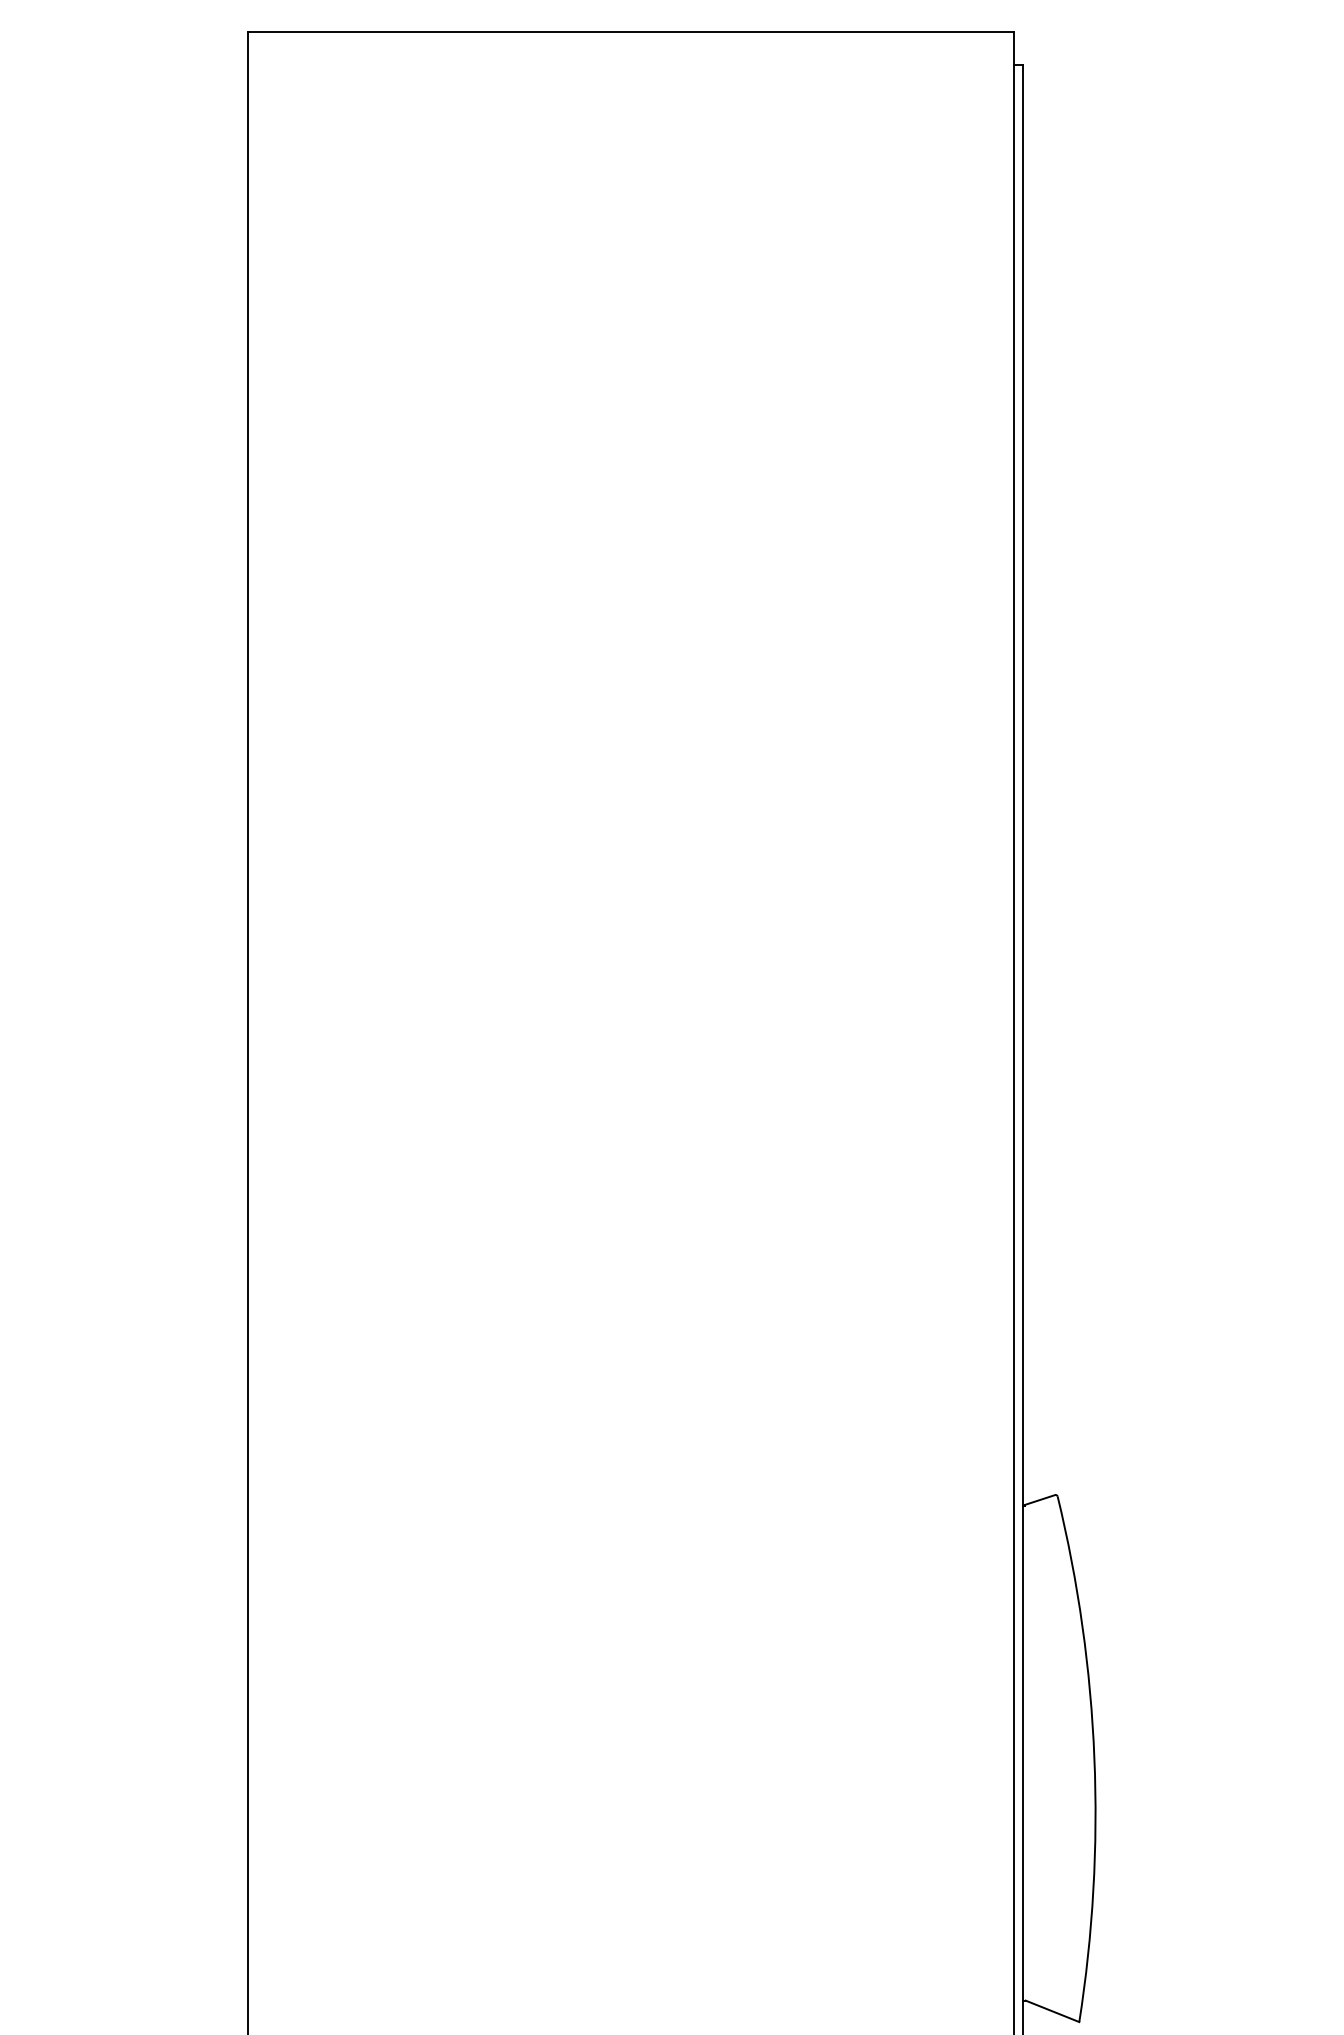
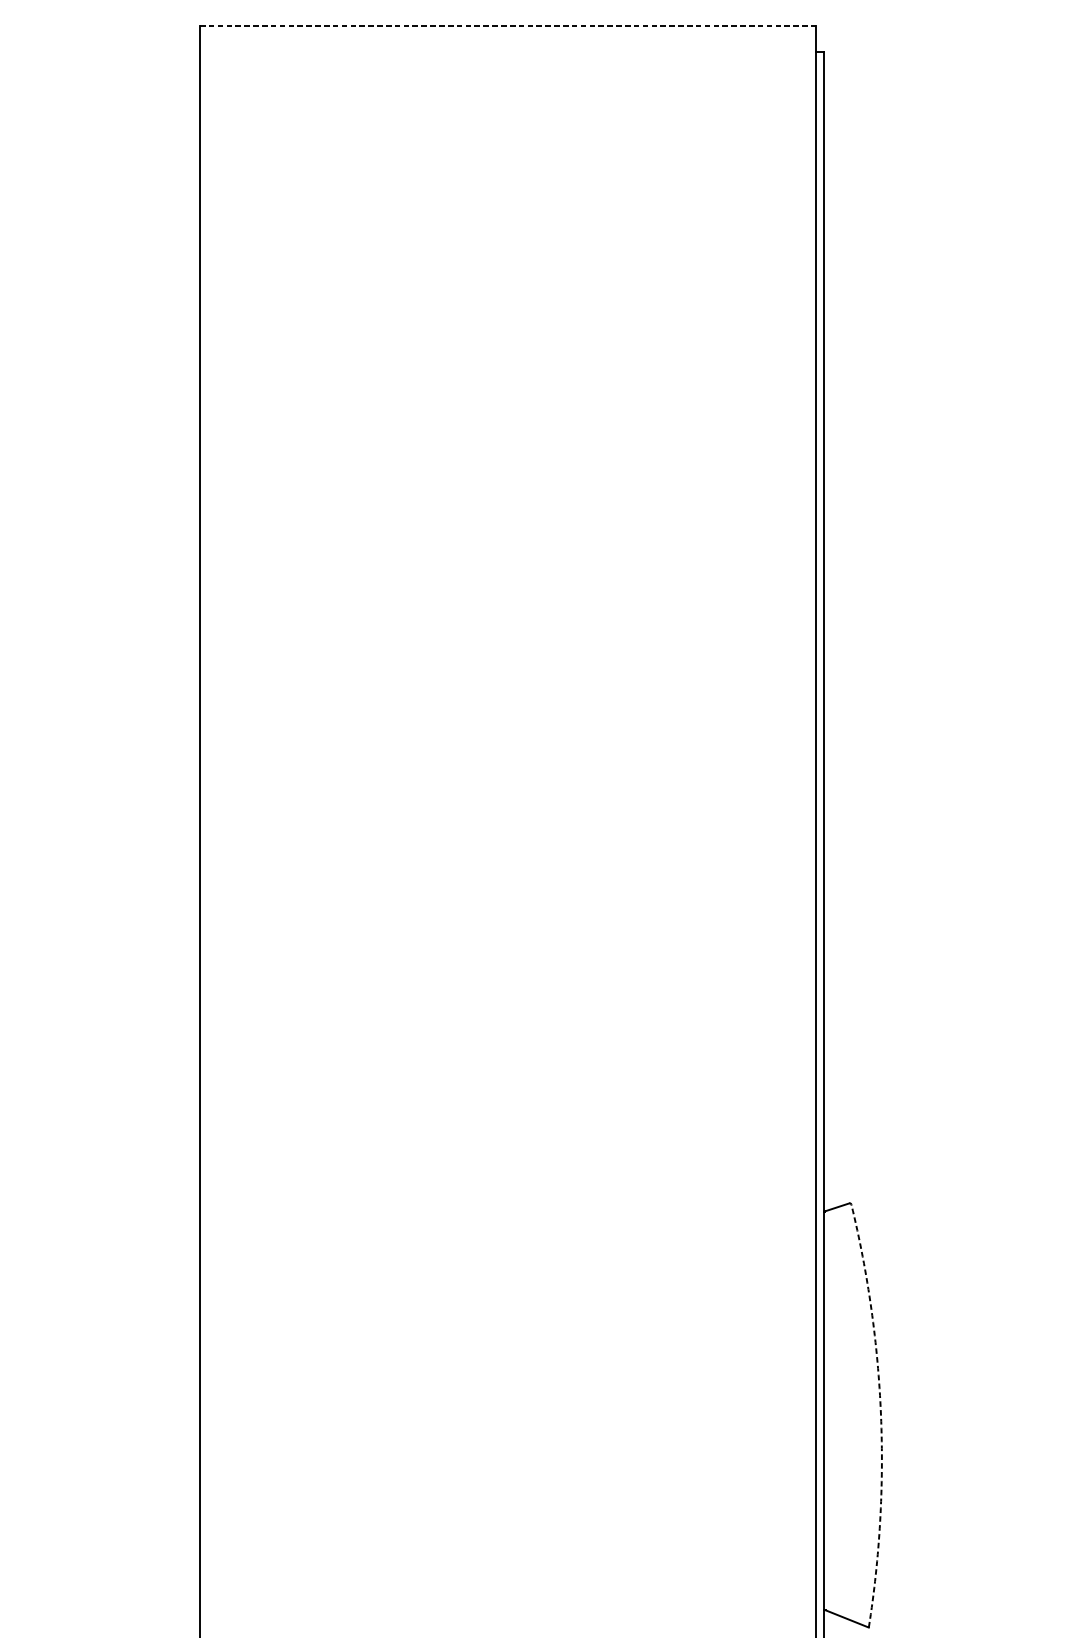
line: (630, 31) -> (507, 25), solid -> dashed
arc: (1094, 1758) -> (881, 1415), solid -> dashed

